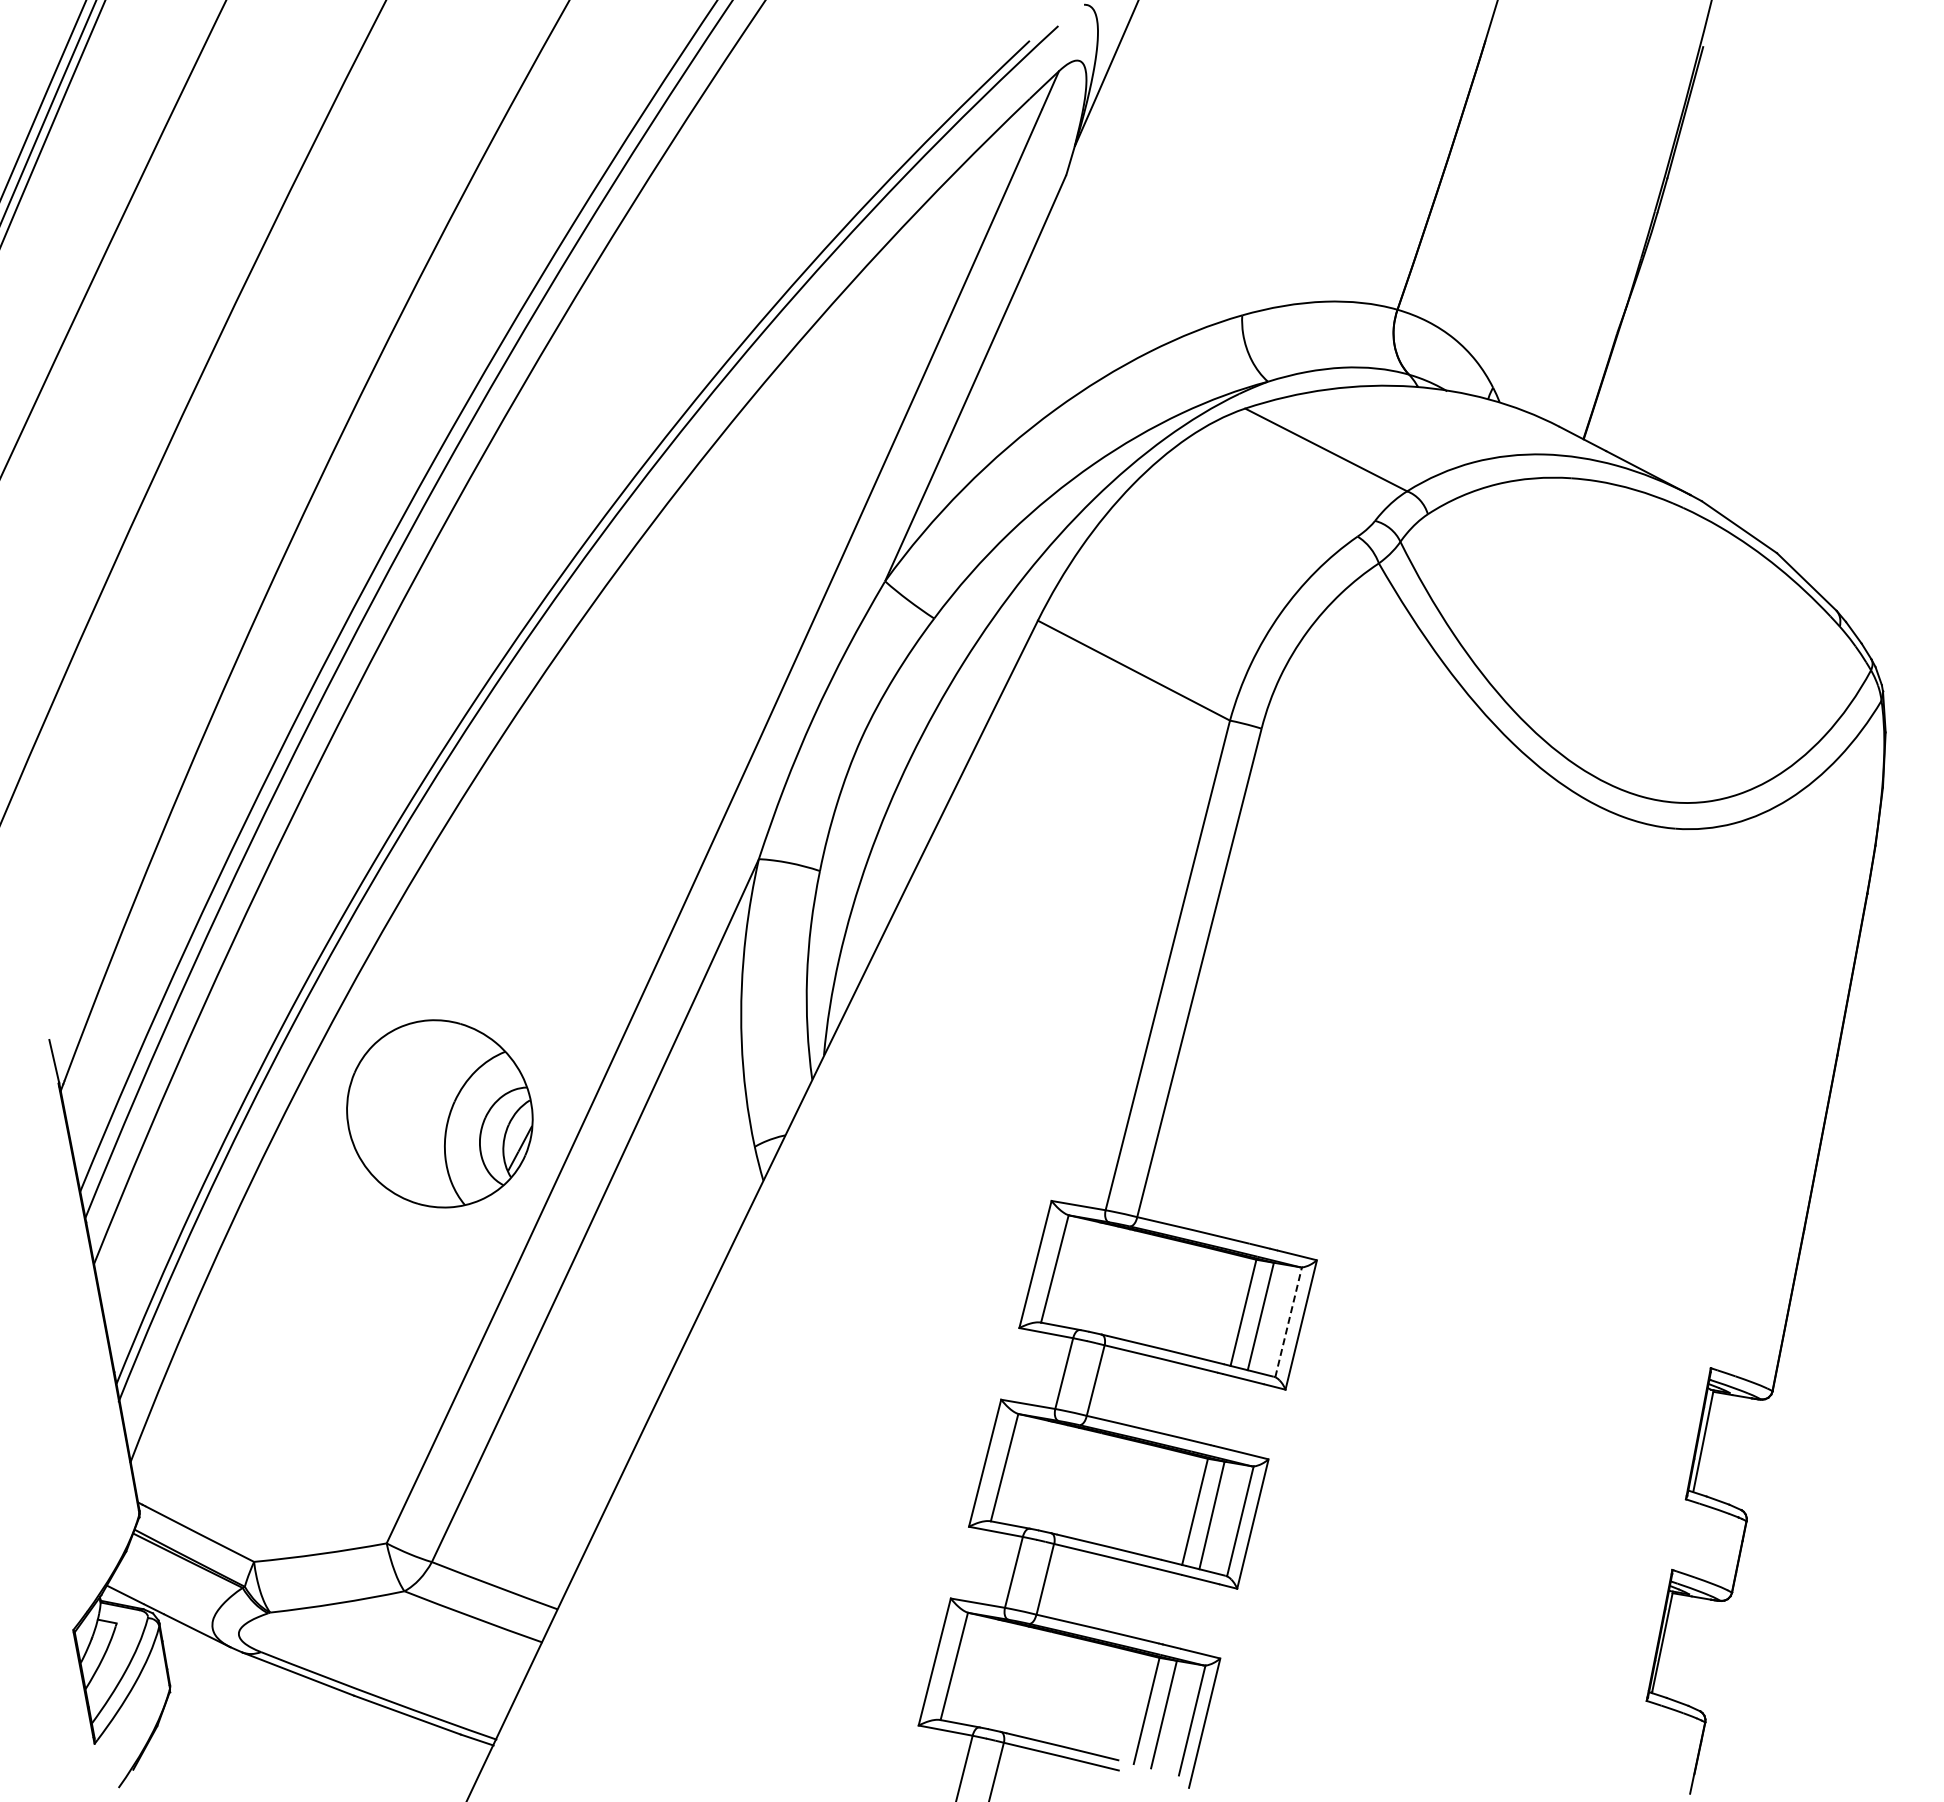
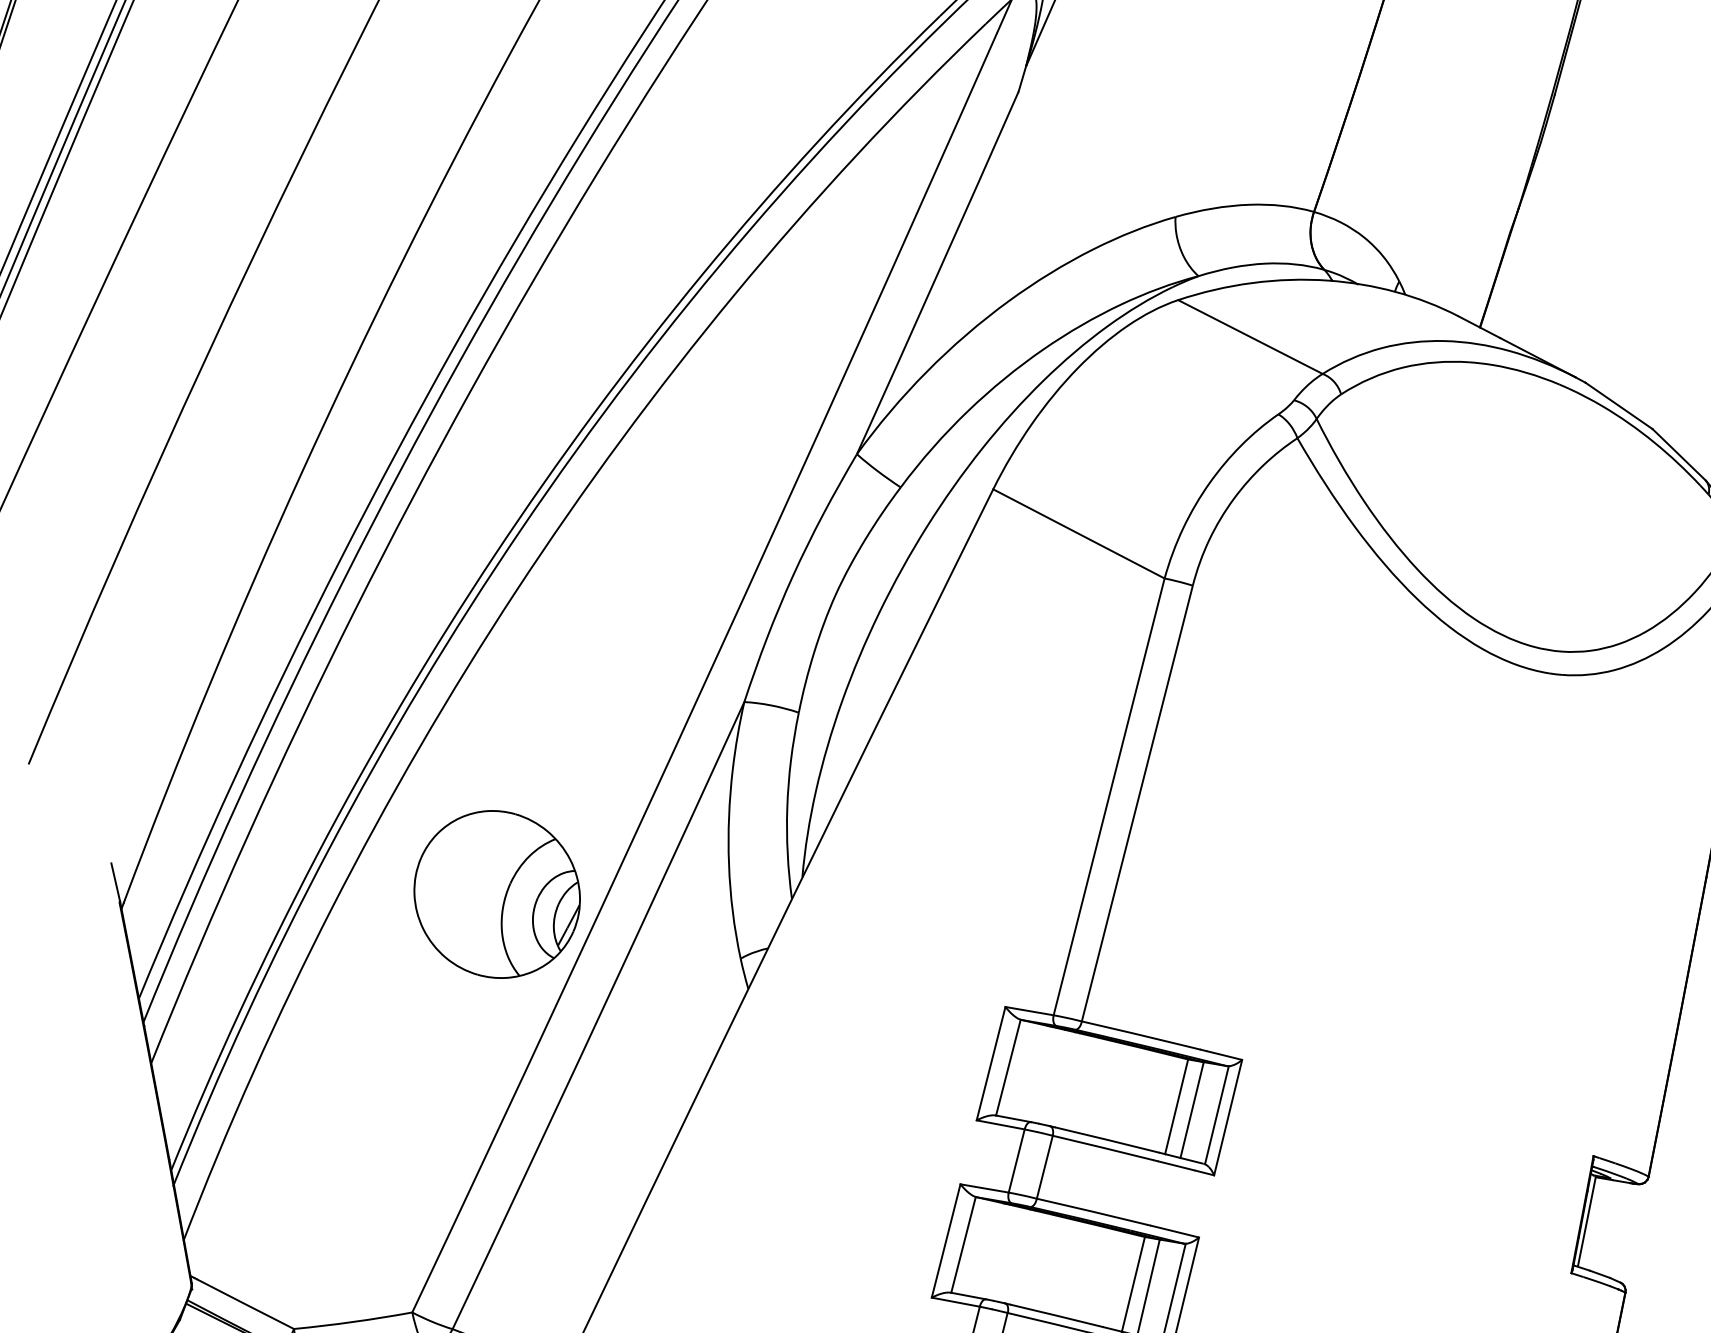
part: (439, 1113) -> (496, 894), moved
line: (1288, 1322) -> (1216, 1115), dashed -> solid

